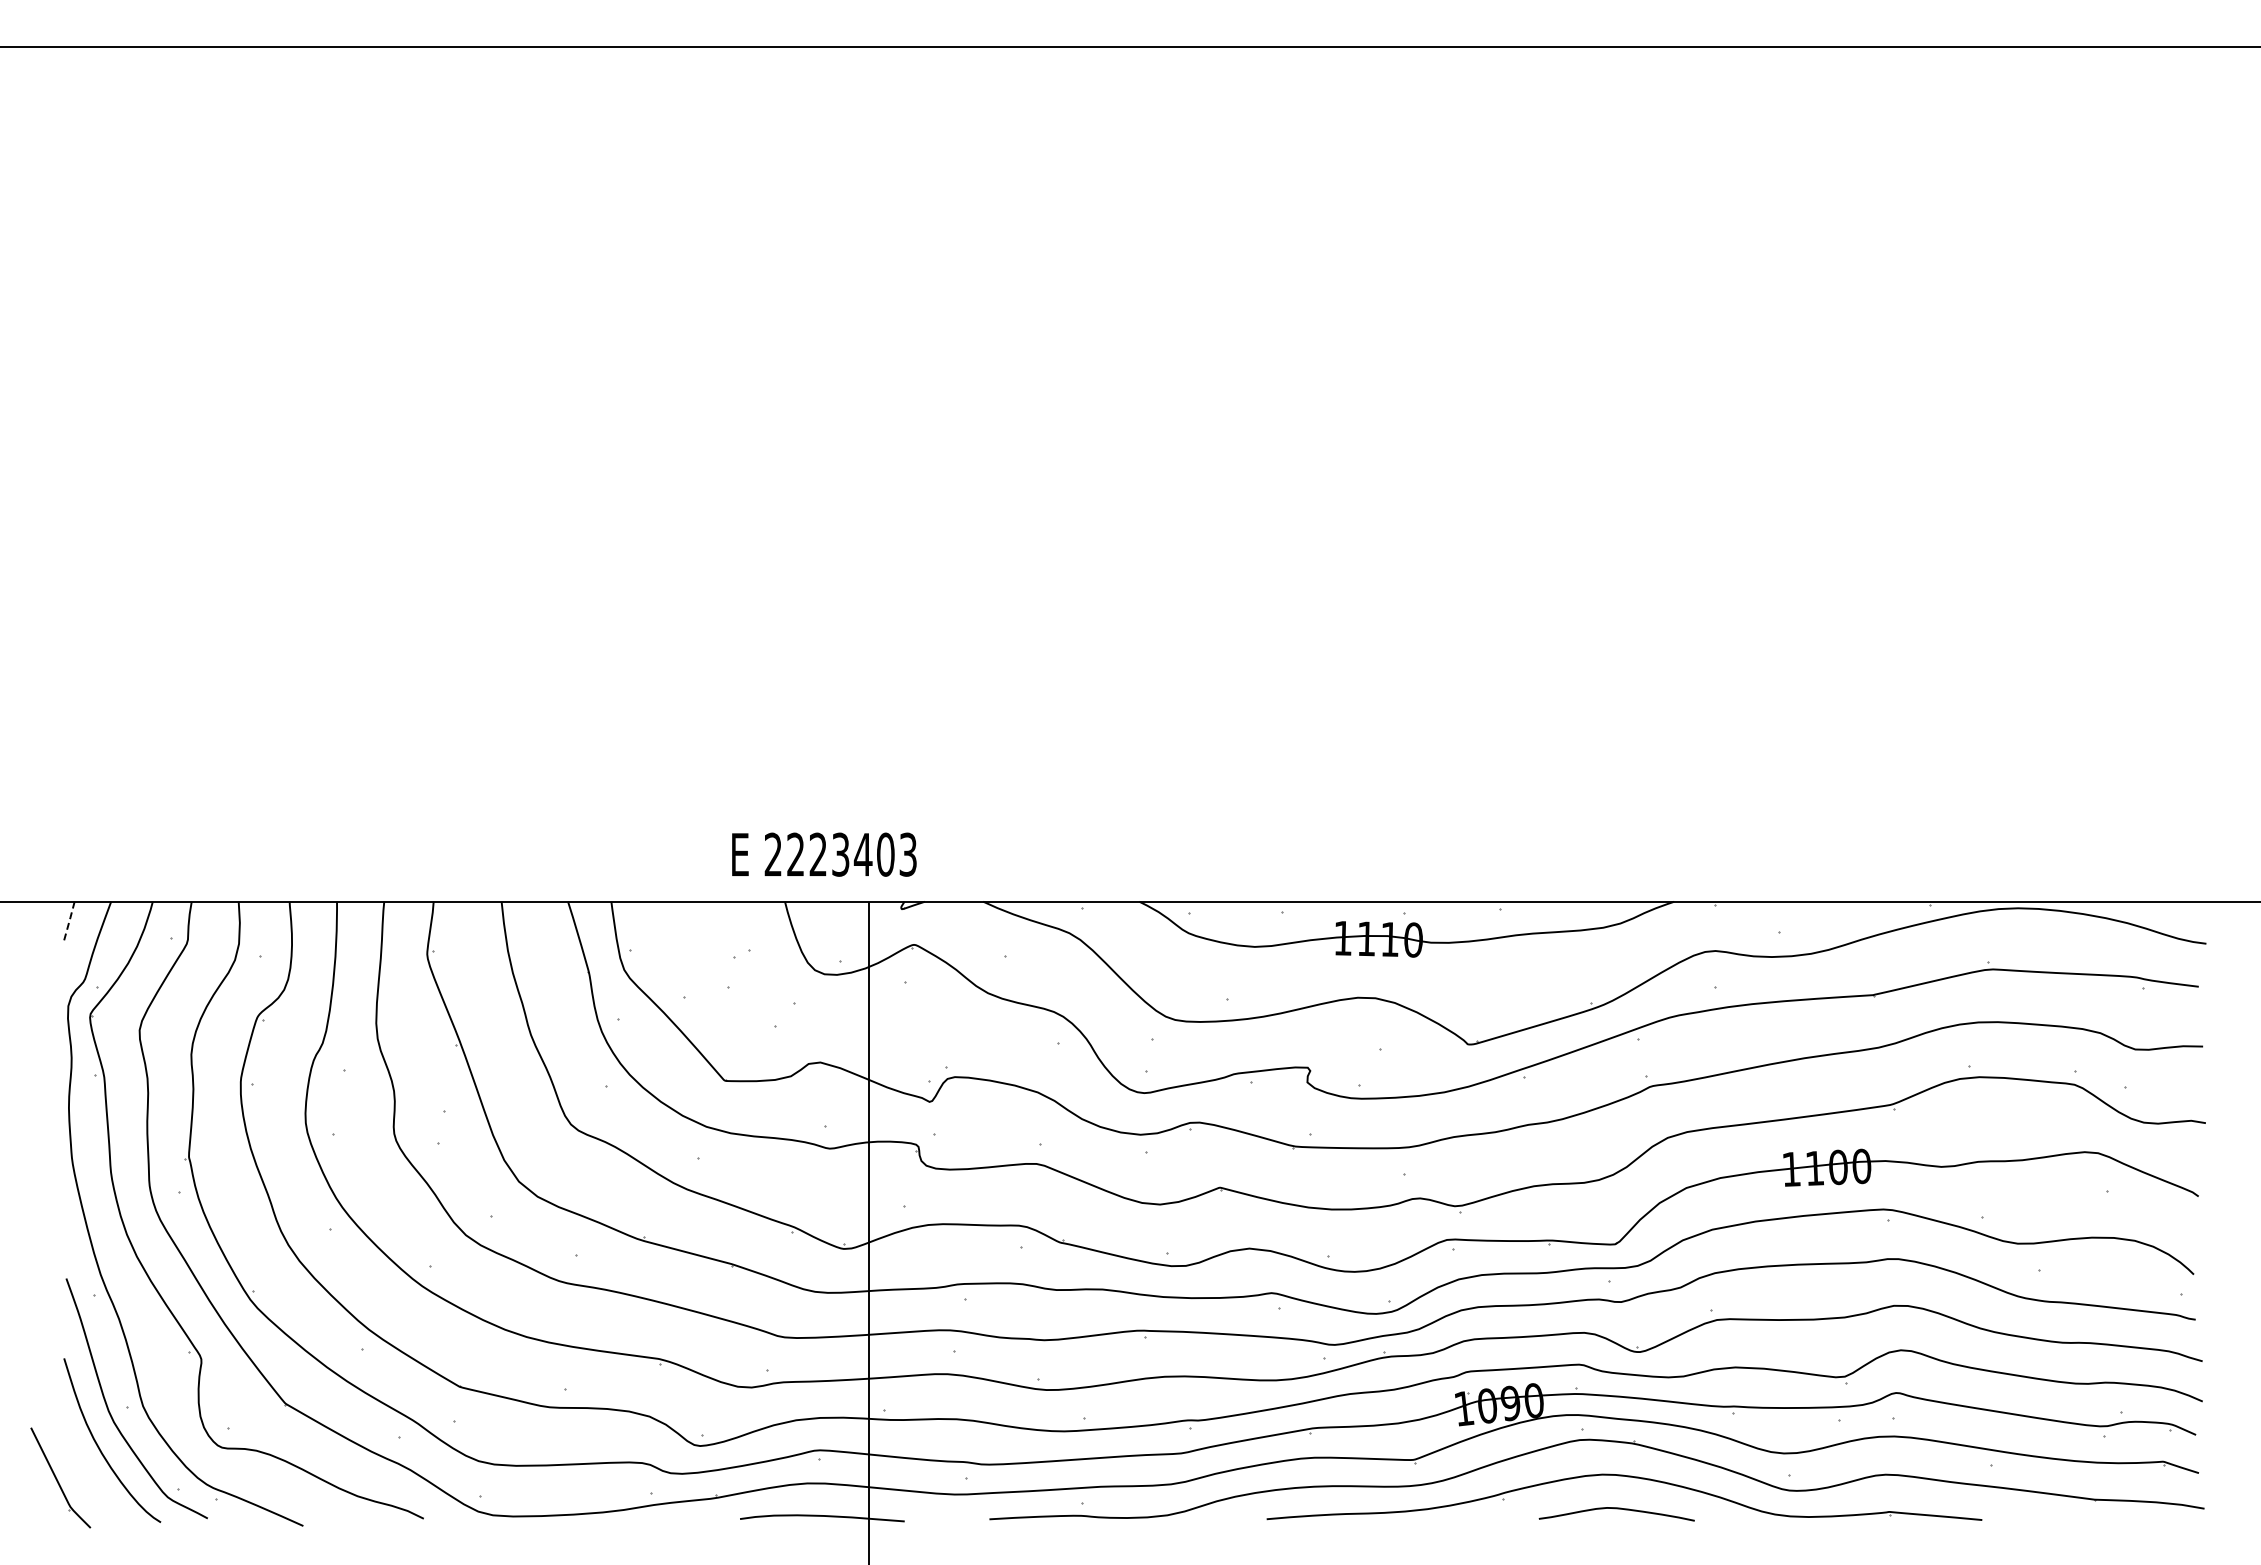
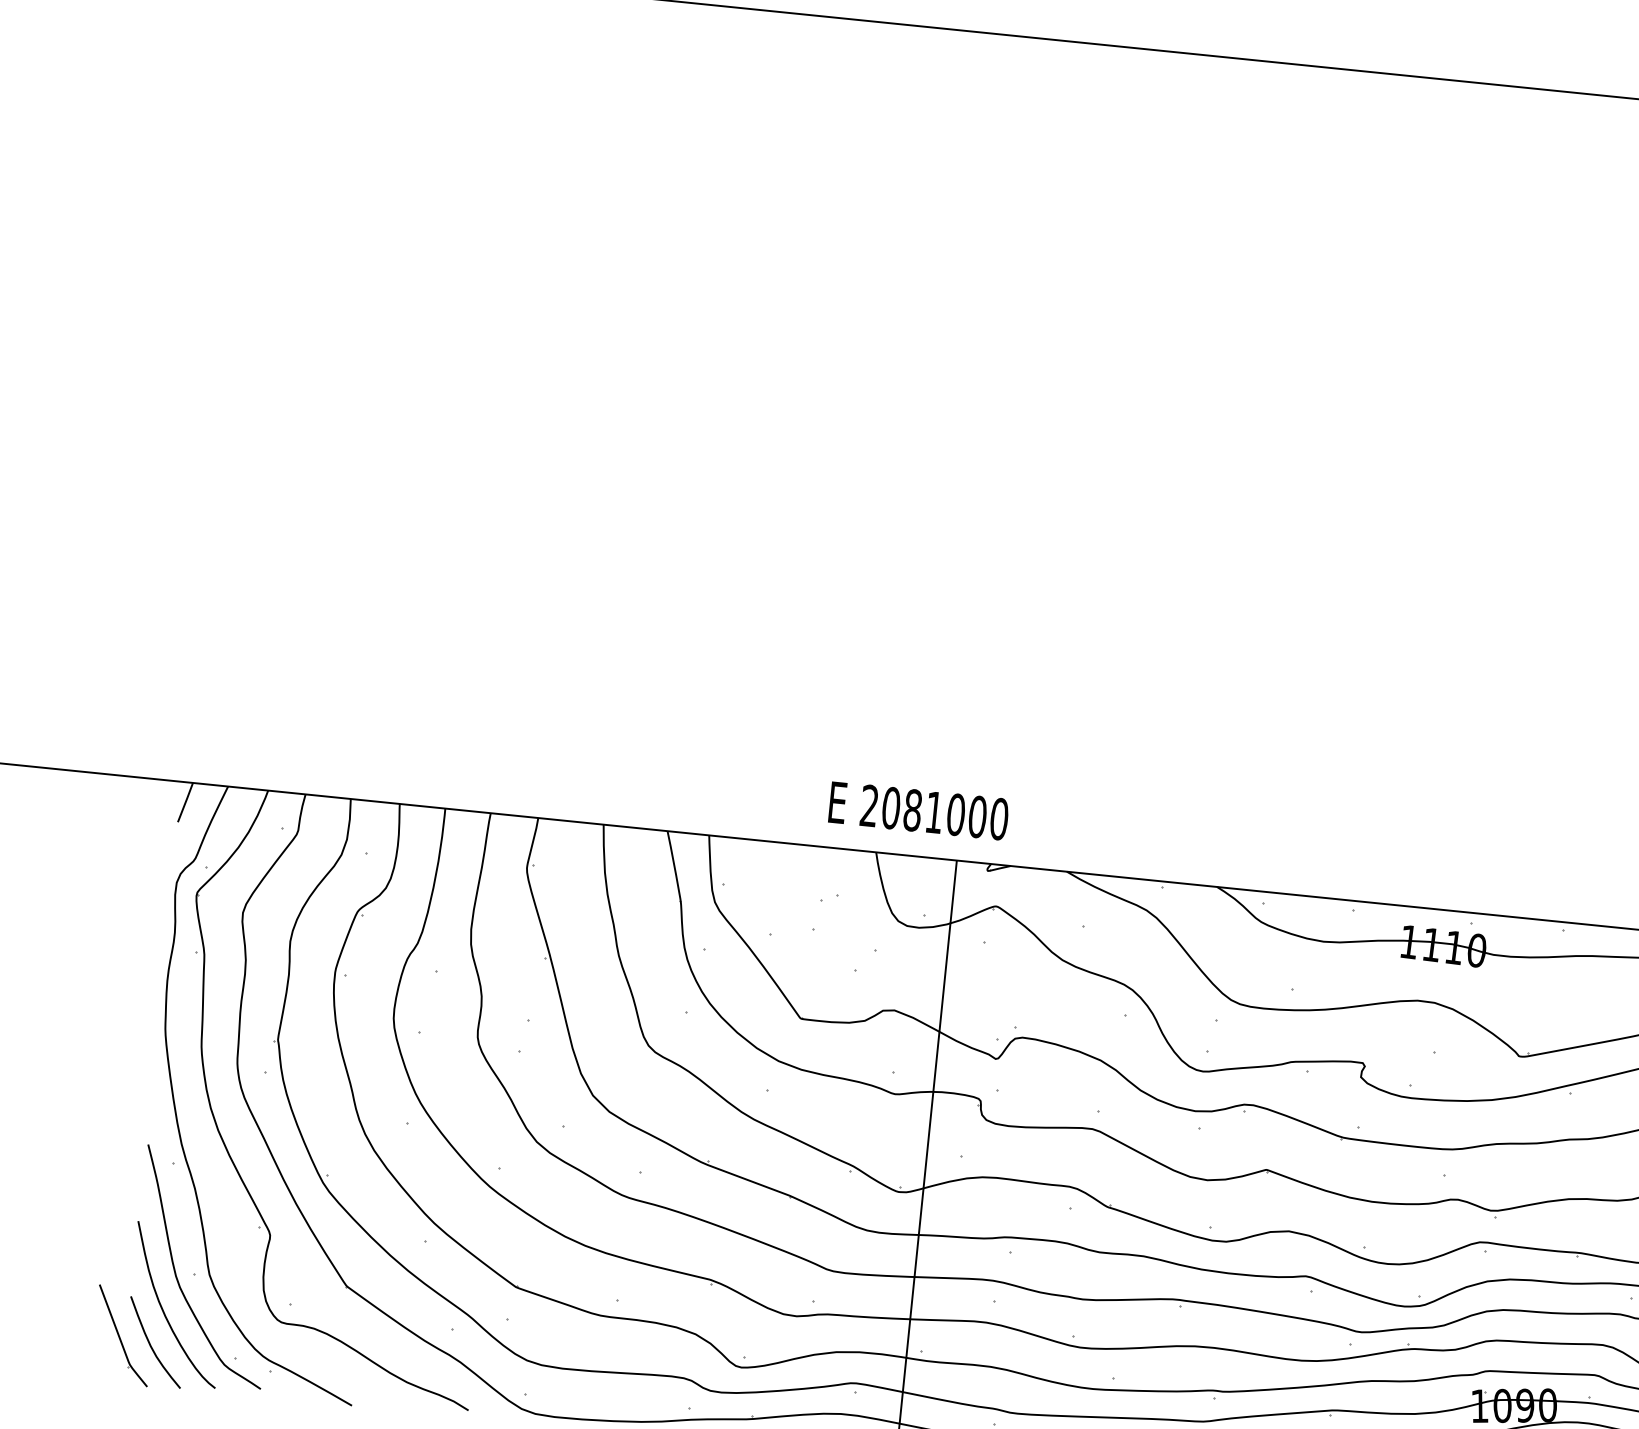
text: (852, 854) -> (945, 813), 2223403 -> 2081000
line: (69, 922) -> (186, 802), dashed -> solid
curve: (90, 1484) -> (151, 1344), added

